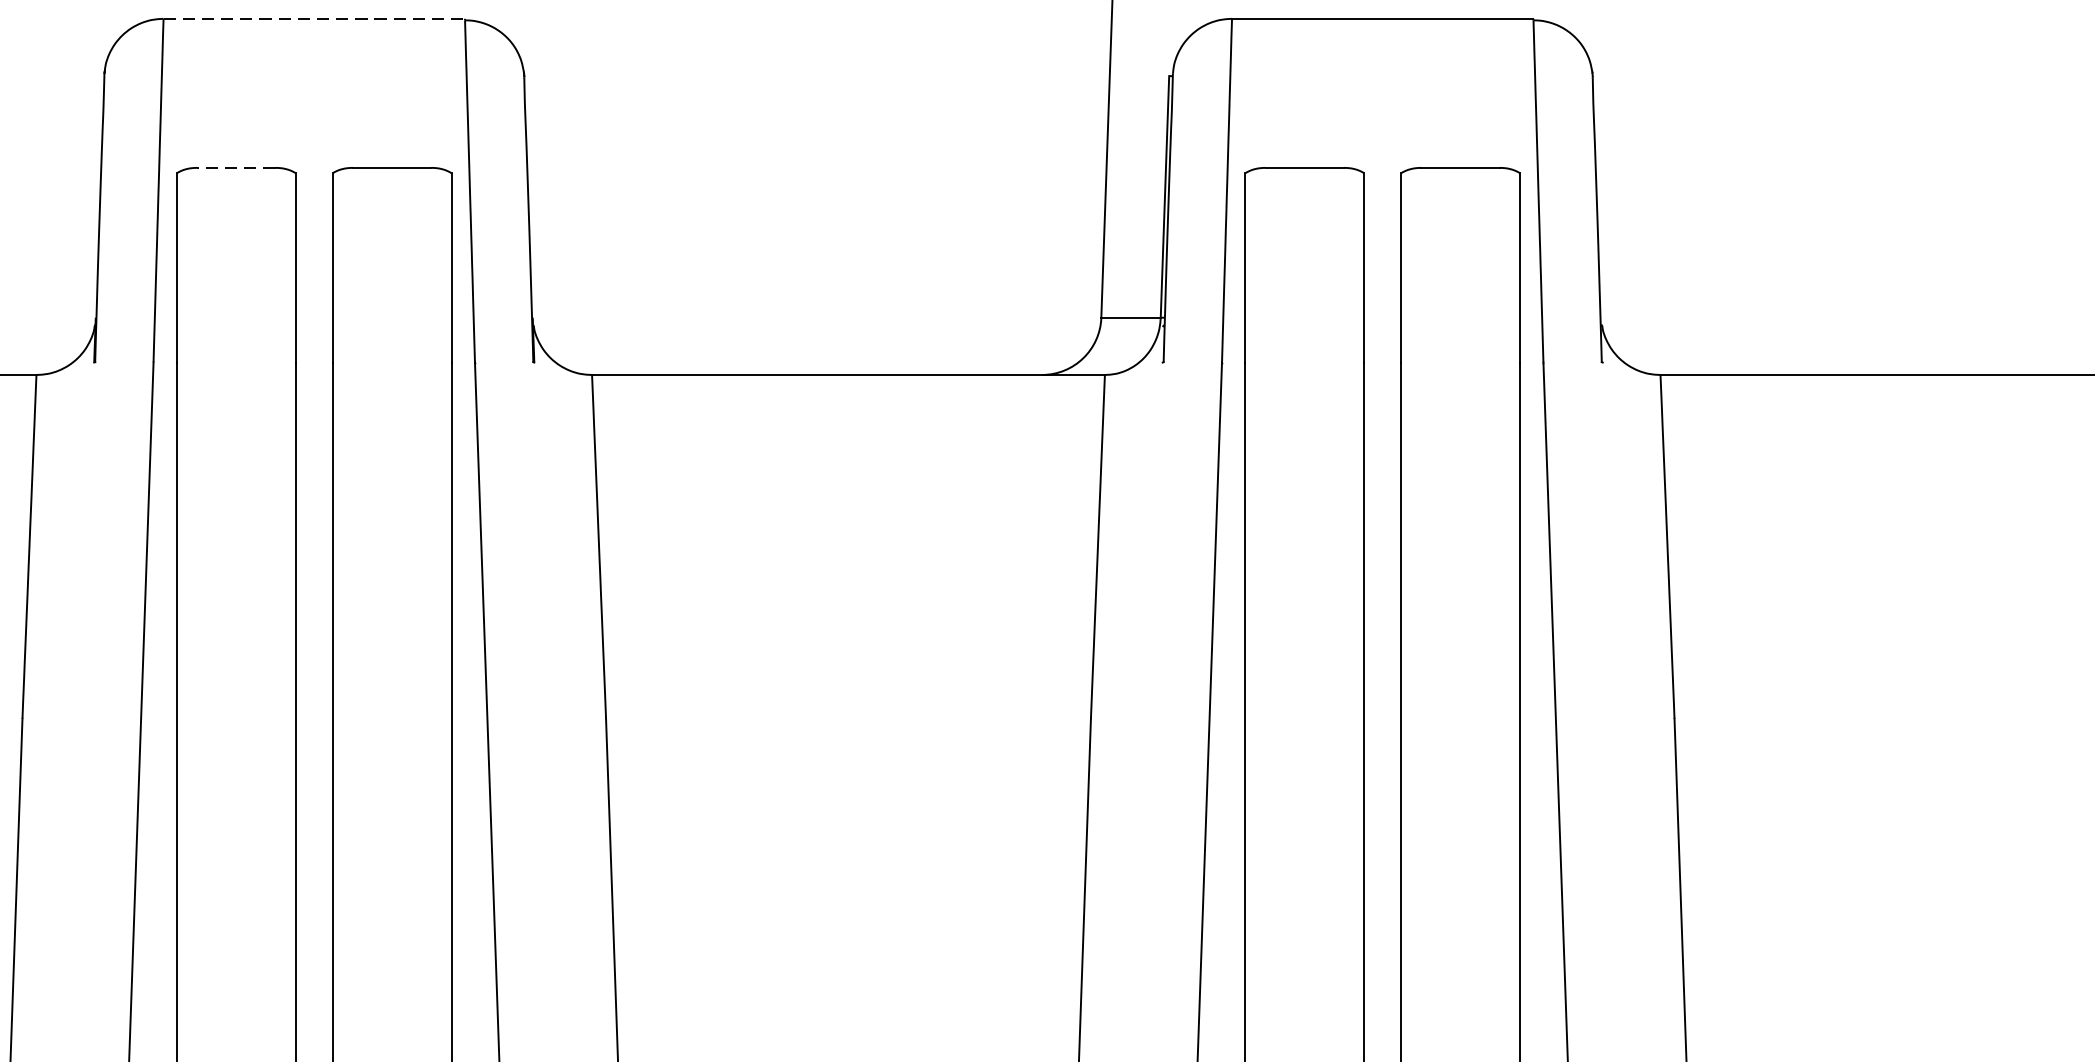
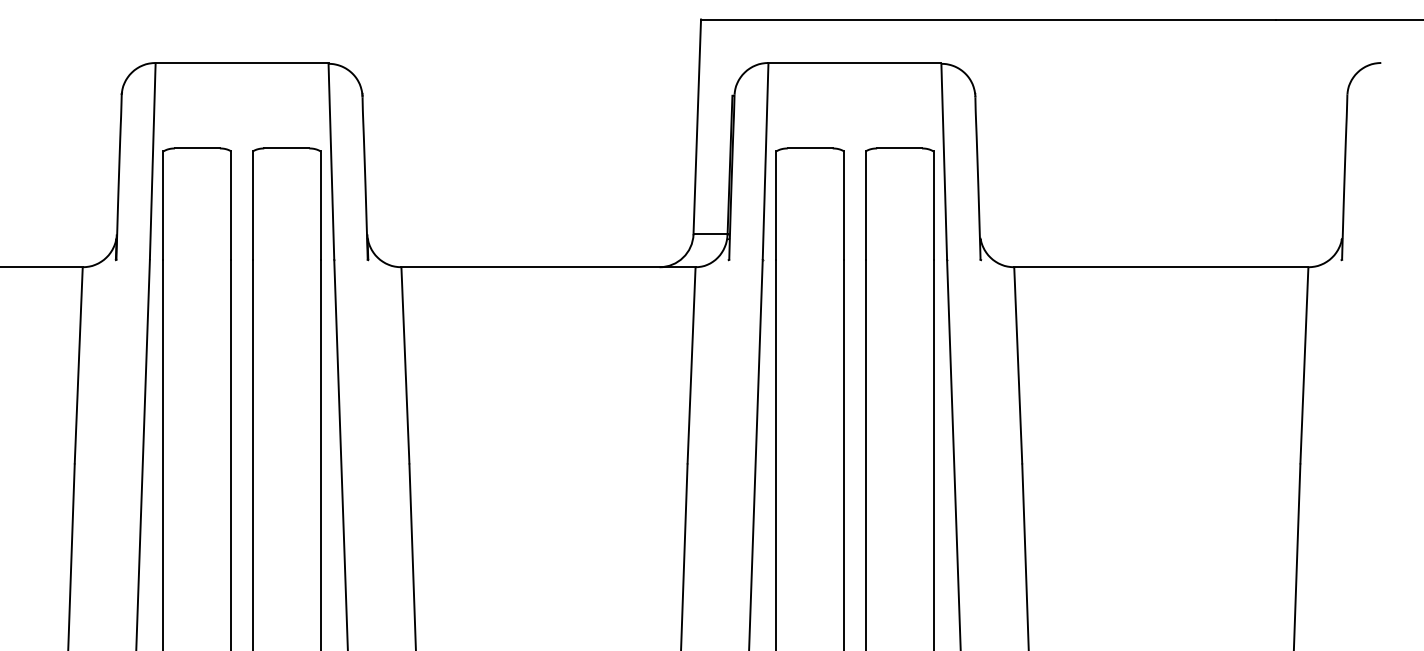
line: (314, 18) -> (242, 62), dashed -> solid
line: (236, 167) -> (197, 148), dashed -> solid

